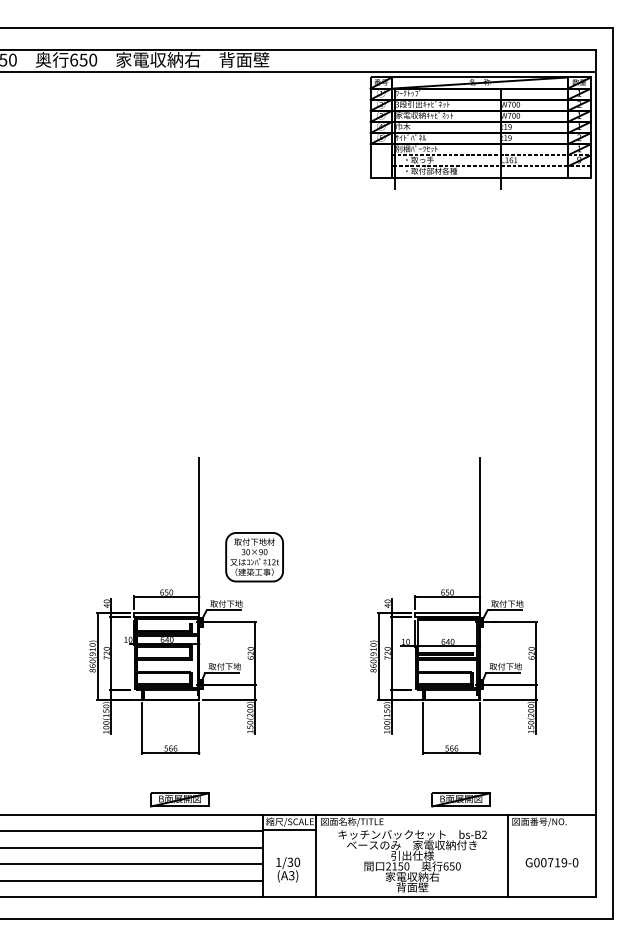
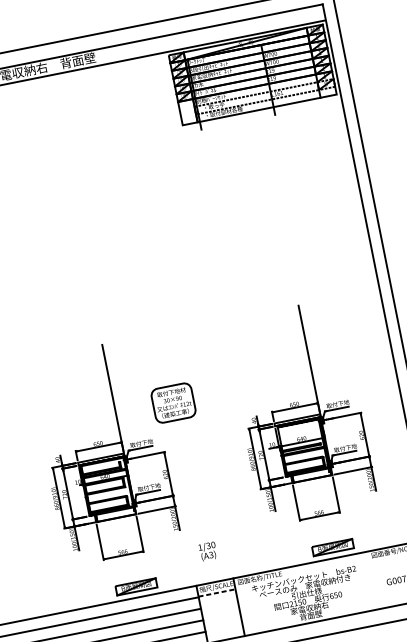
part: (254, 557) -> (173, 403), moved
line: (289, 830) -> (217, 592), solid -> dashed
line: (507, 855) -> (373, 580), removed
text: (288, 869) -> (208, 551), moved

